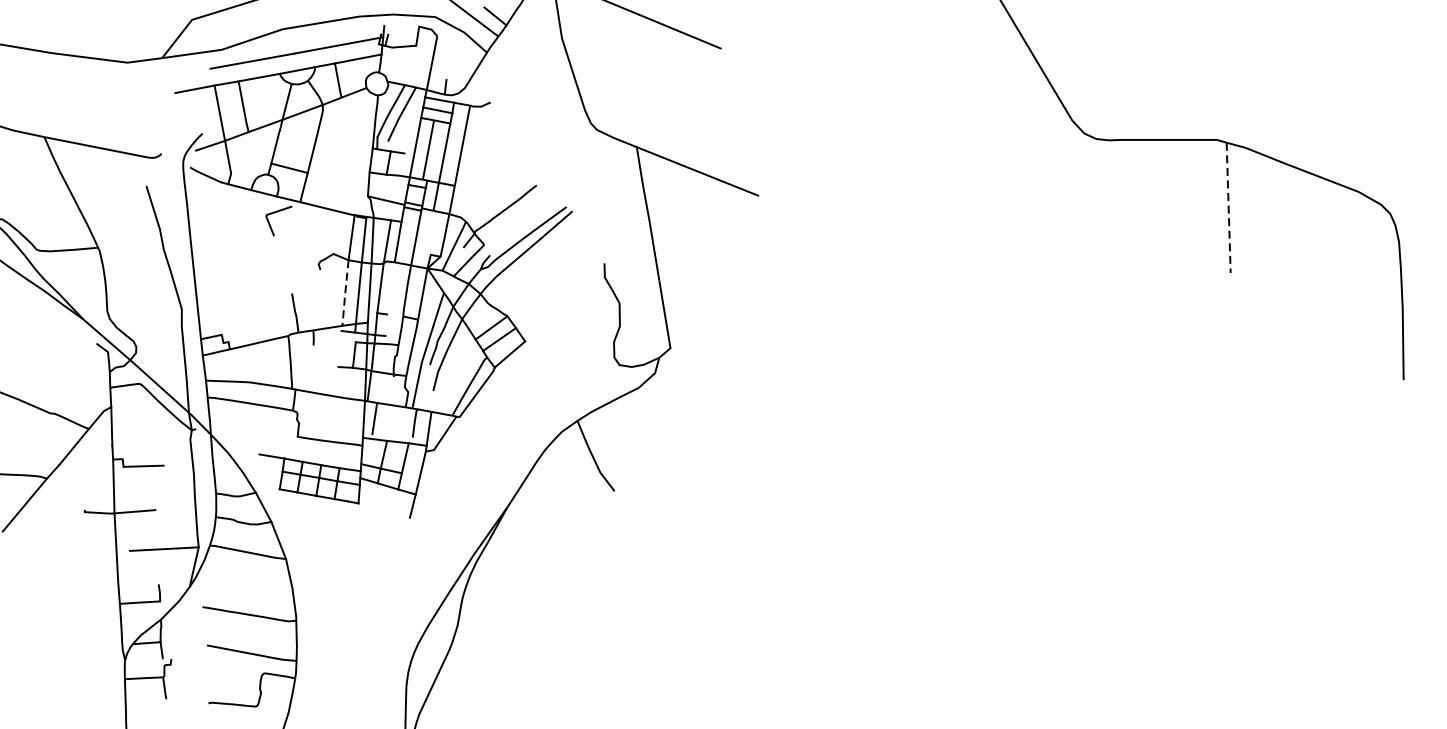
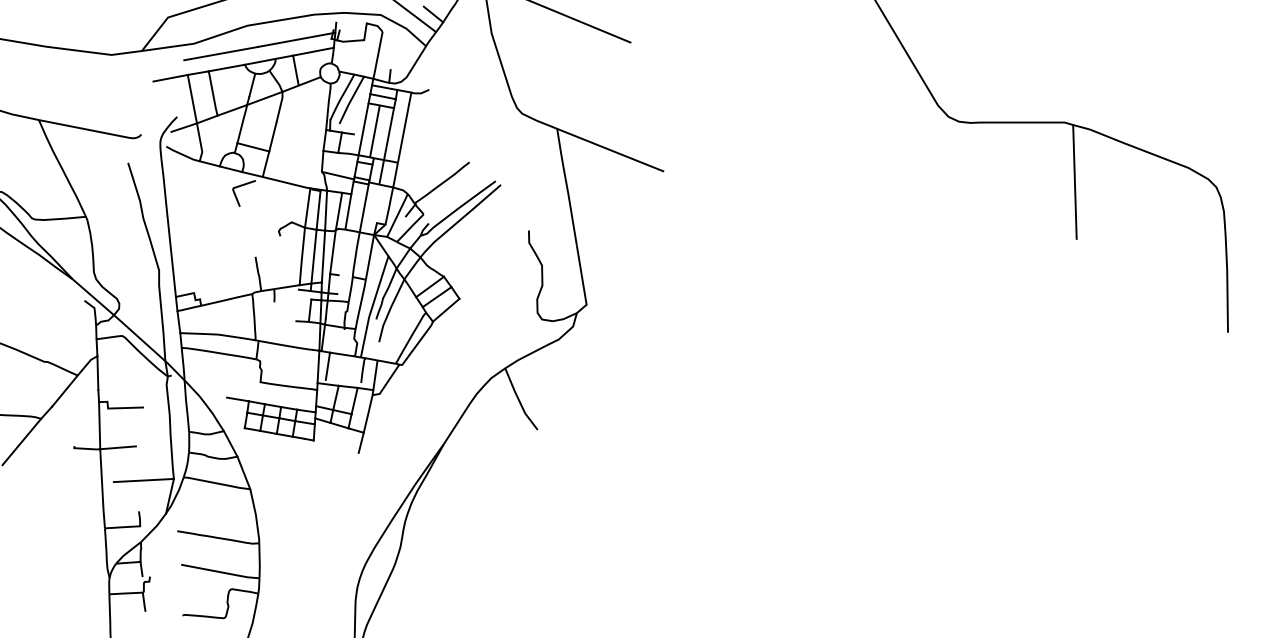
line: (1228, 207) -> (1074, 181), dashed -> solid
line: (345, 294) -> (302, 257), dashed -> solid

